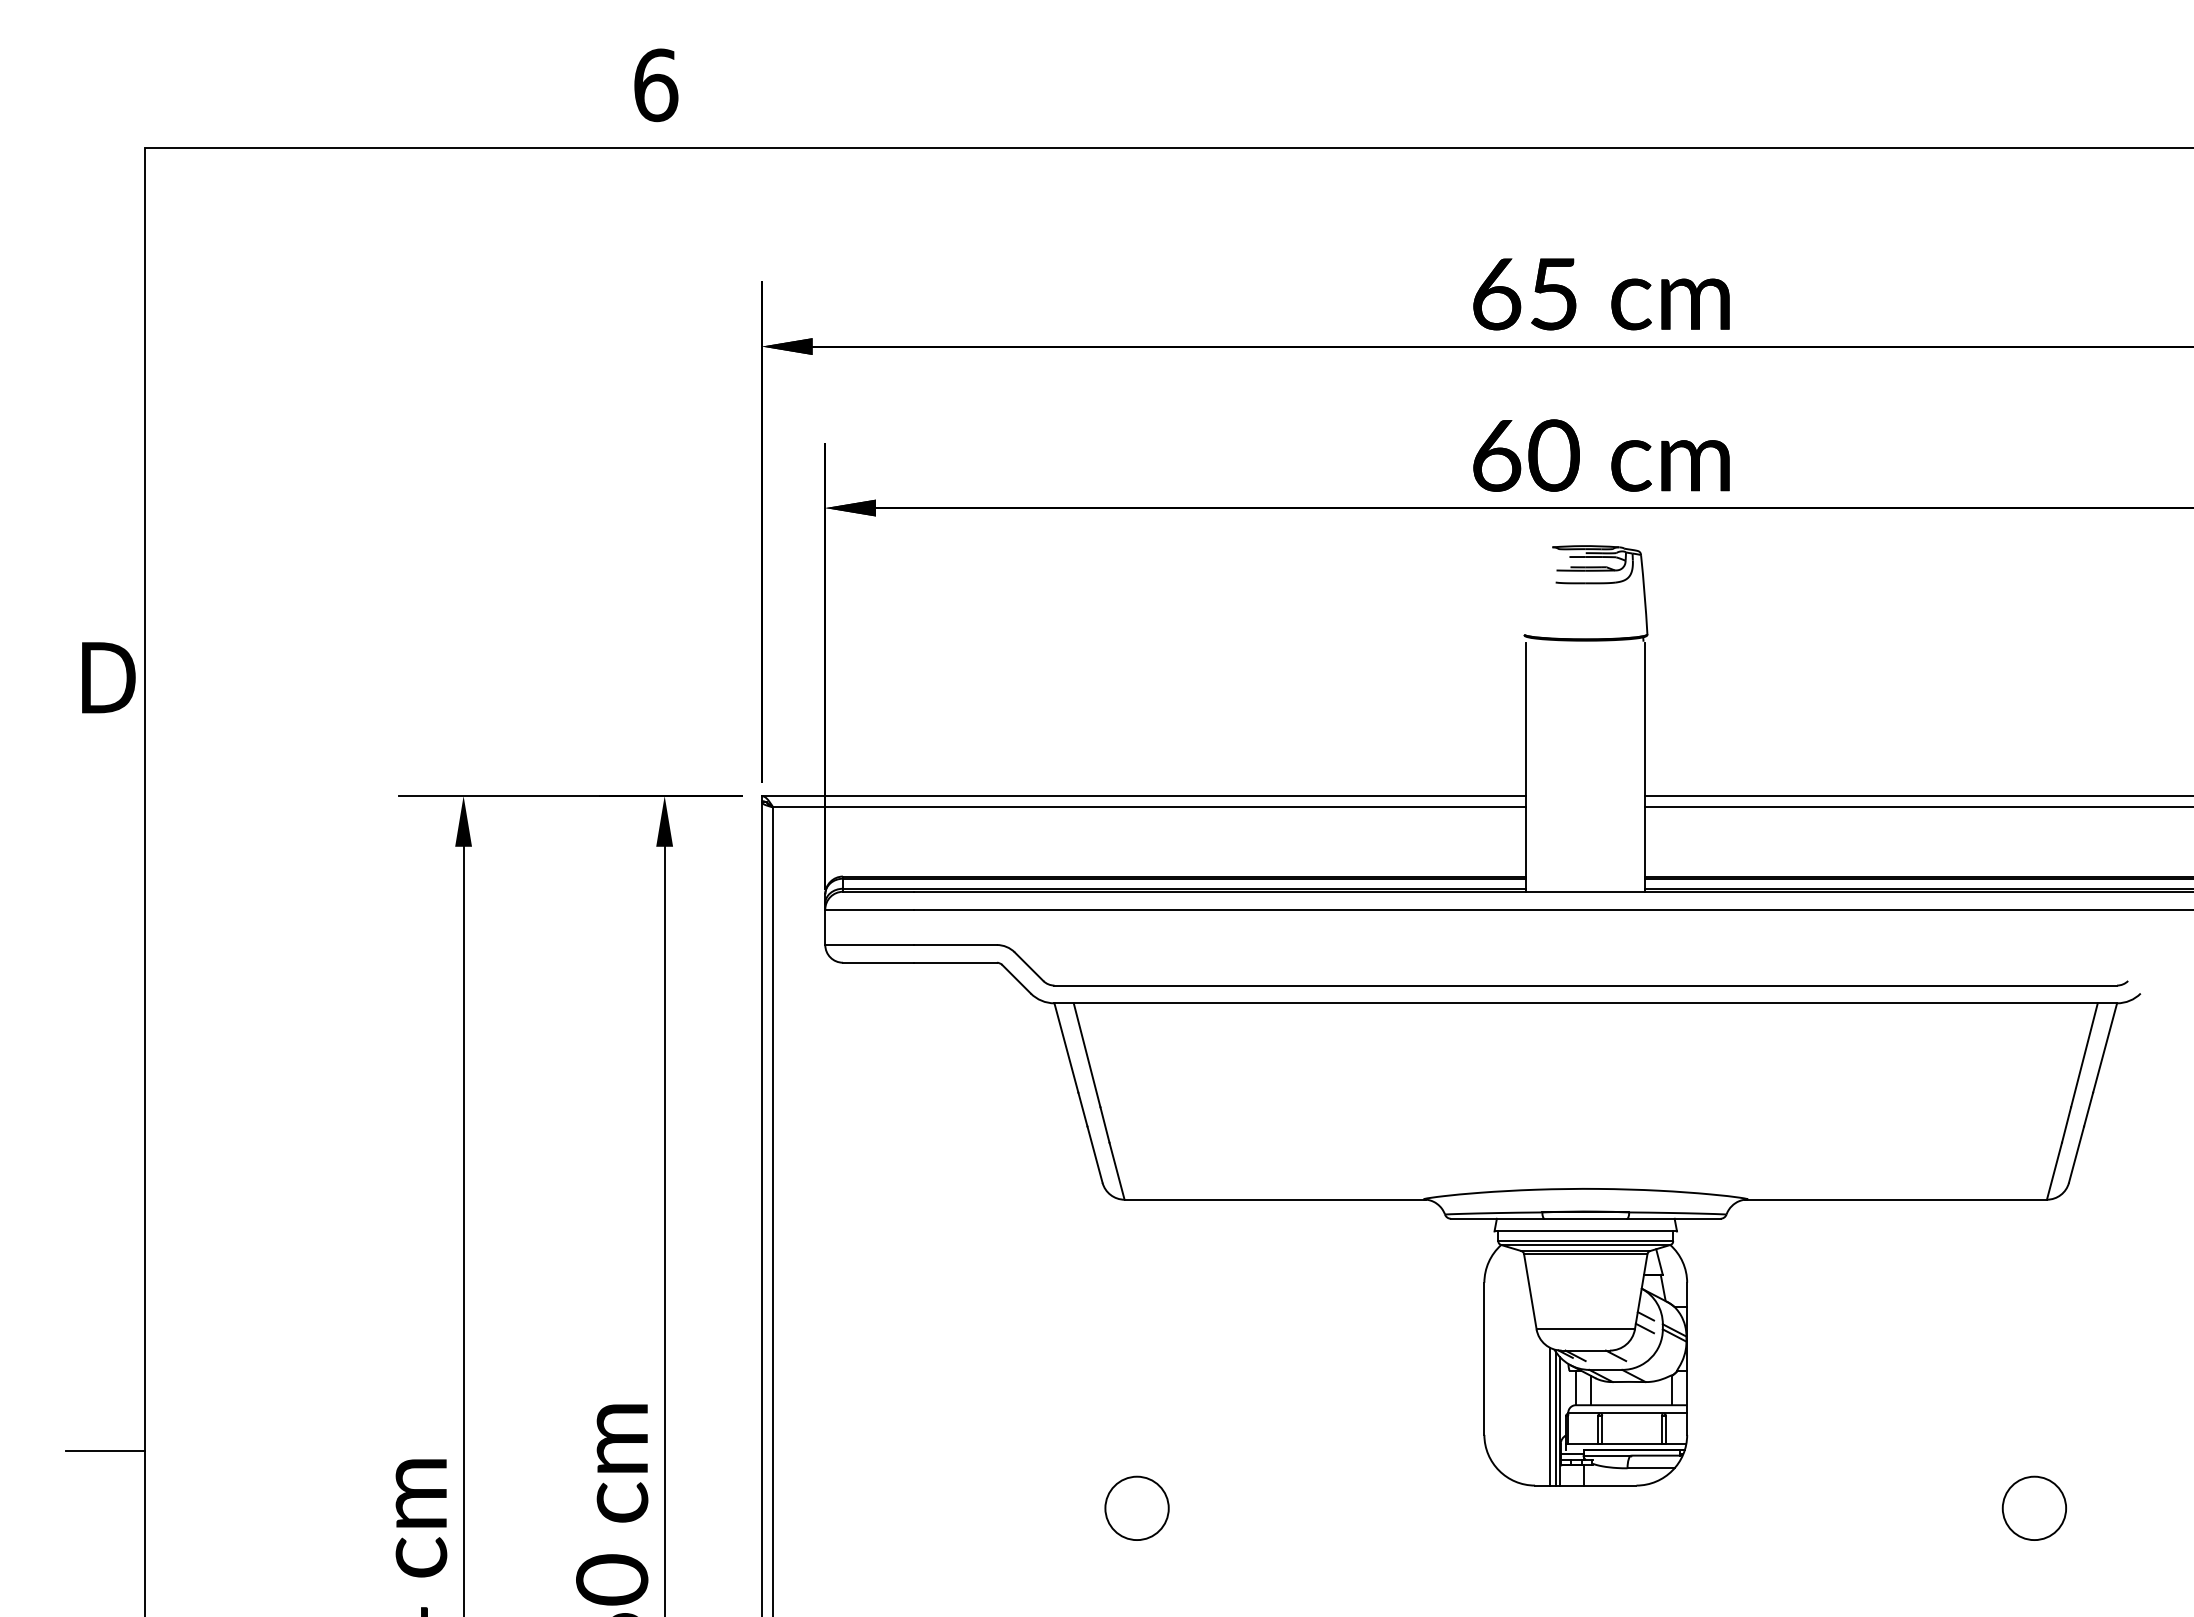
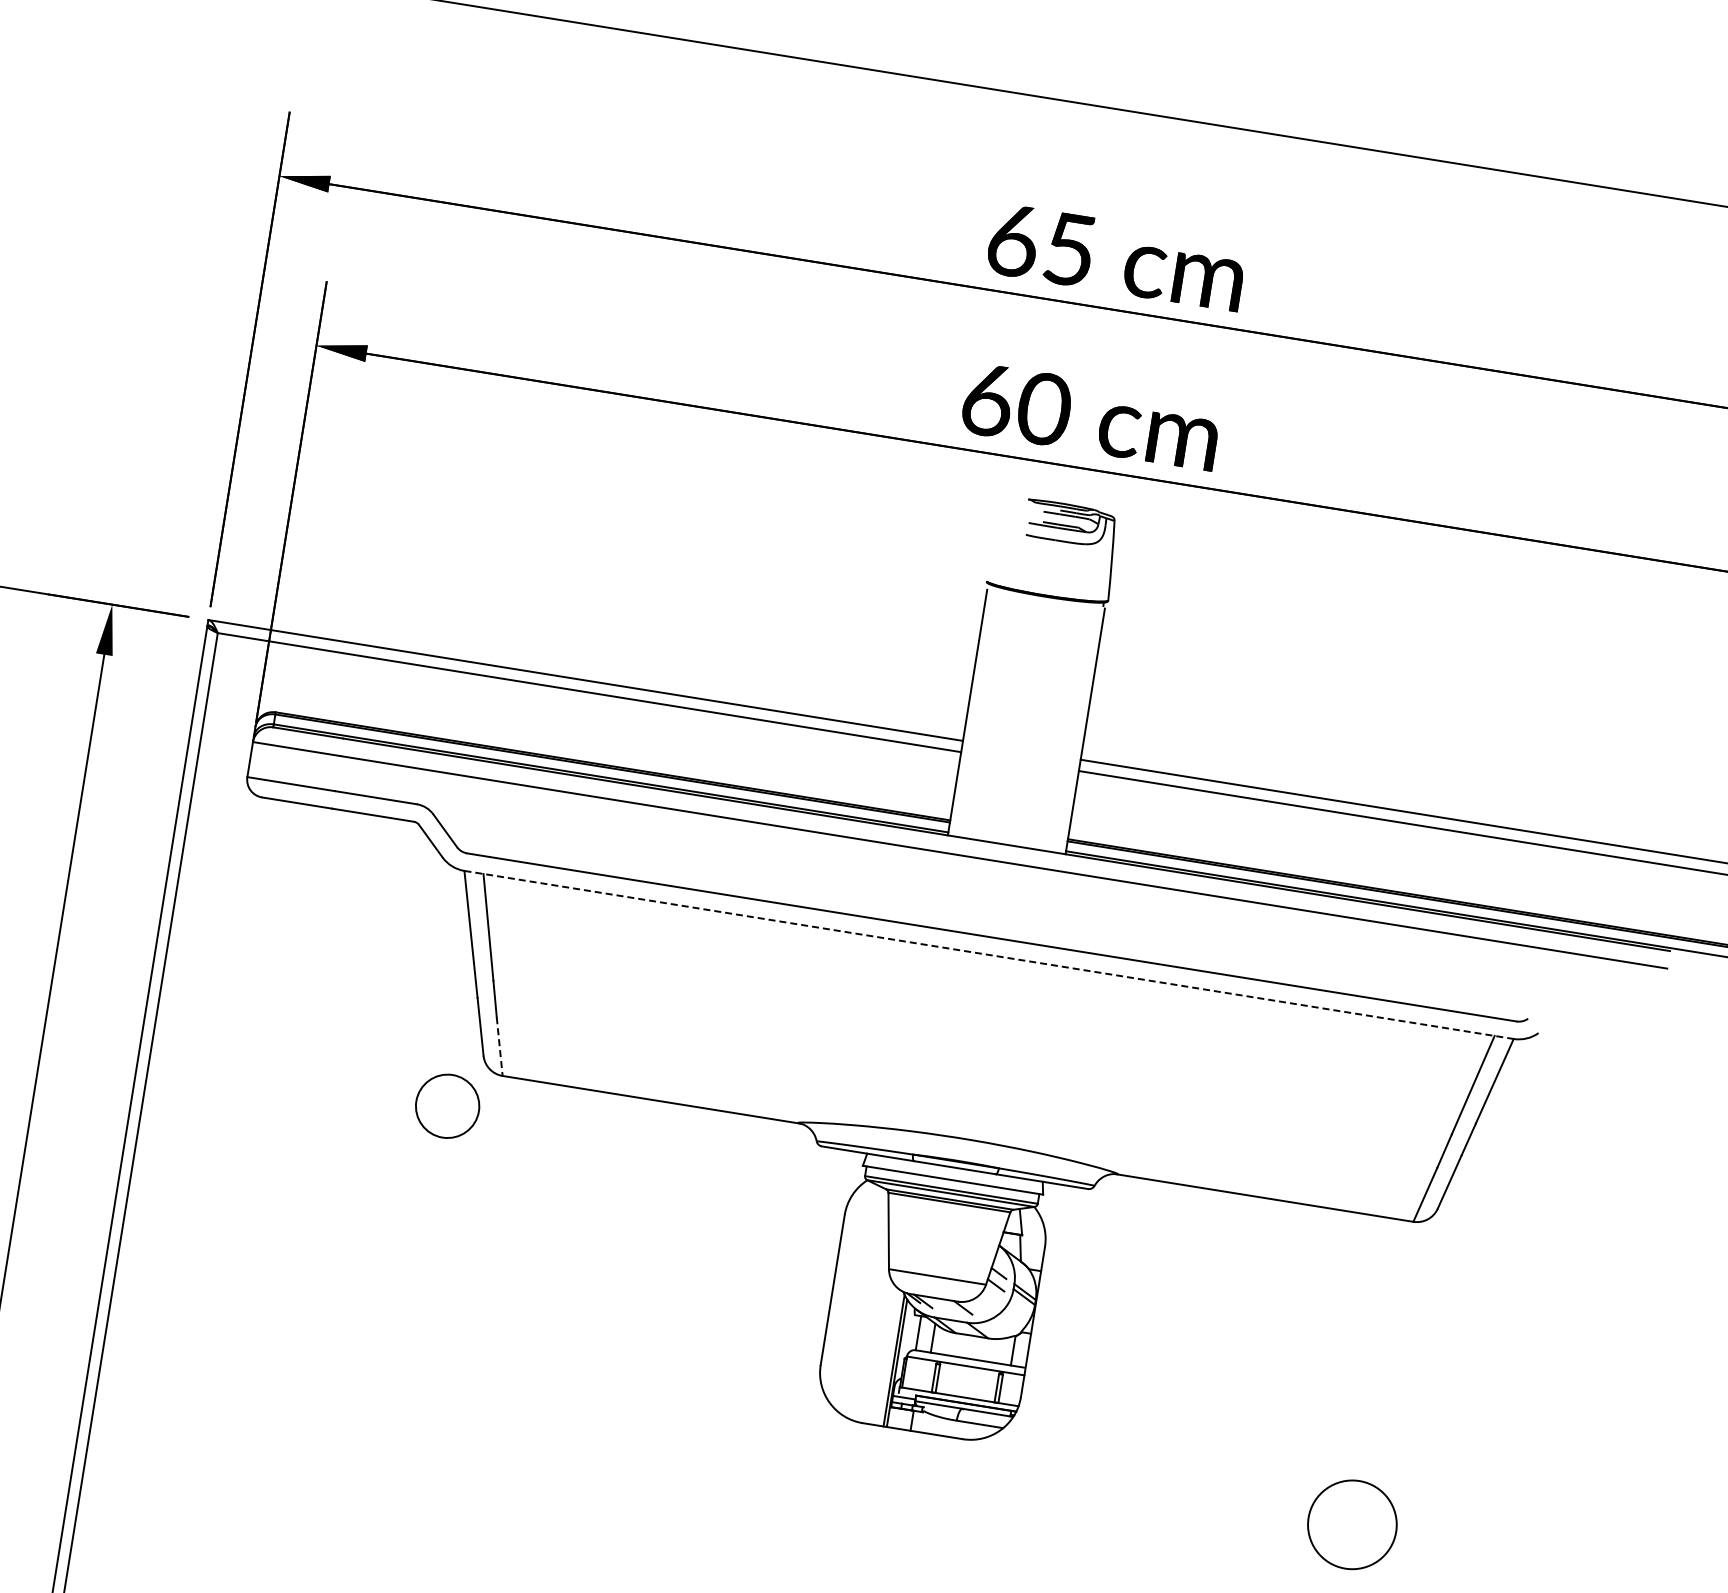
line: (1586, 1003) -> (989, 955), solid -> dashed
line: (1117, 1171) -> (500, 1046), solid -> dashed
line: (1550, 1416) -> (888, 1357), removed
circle: (1136, 1507) -> (447, 1105), moved
circle: (2033, 1507) -> (1351, 1523), size x1.4

